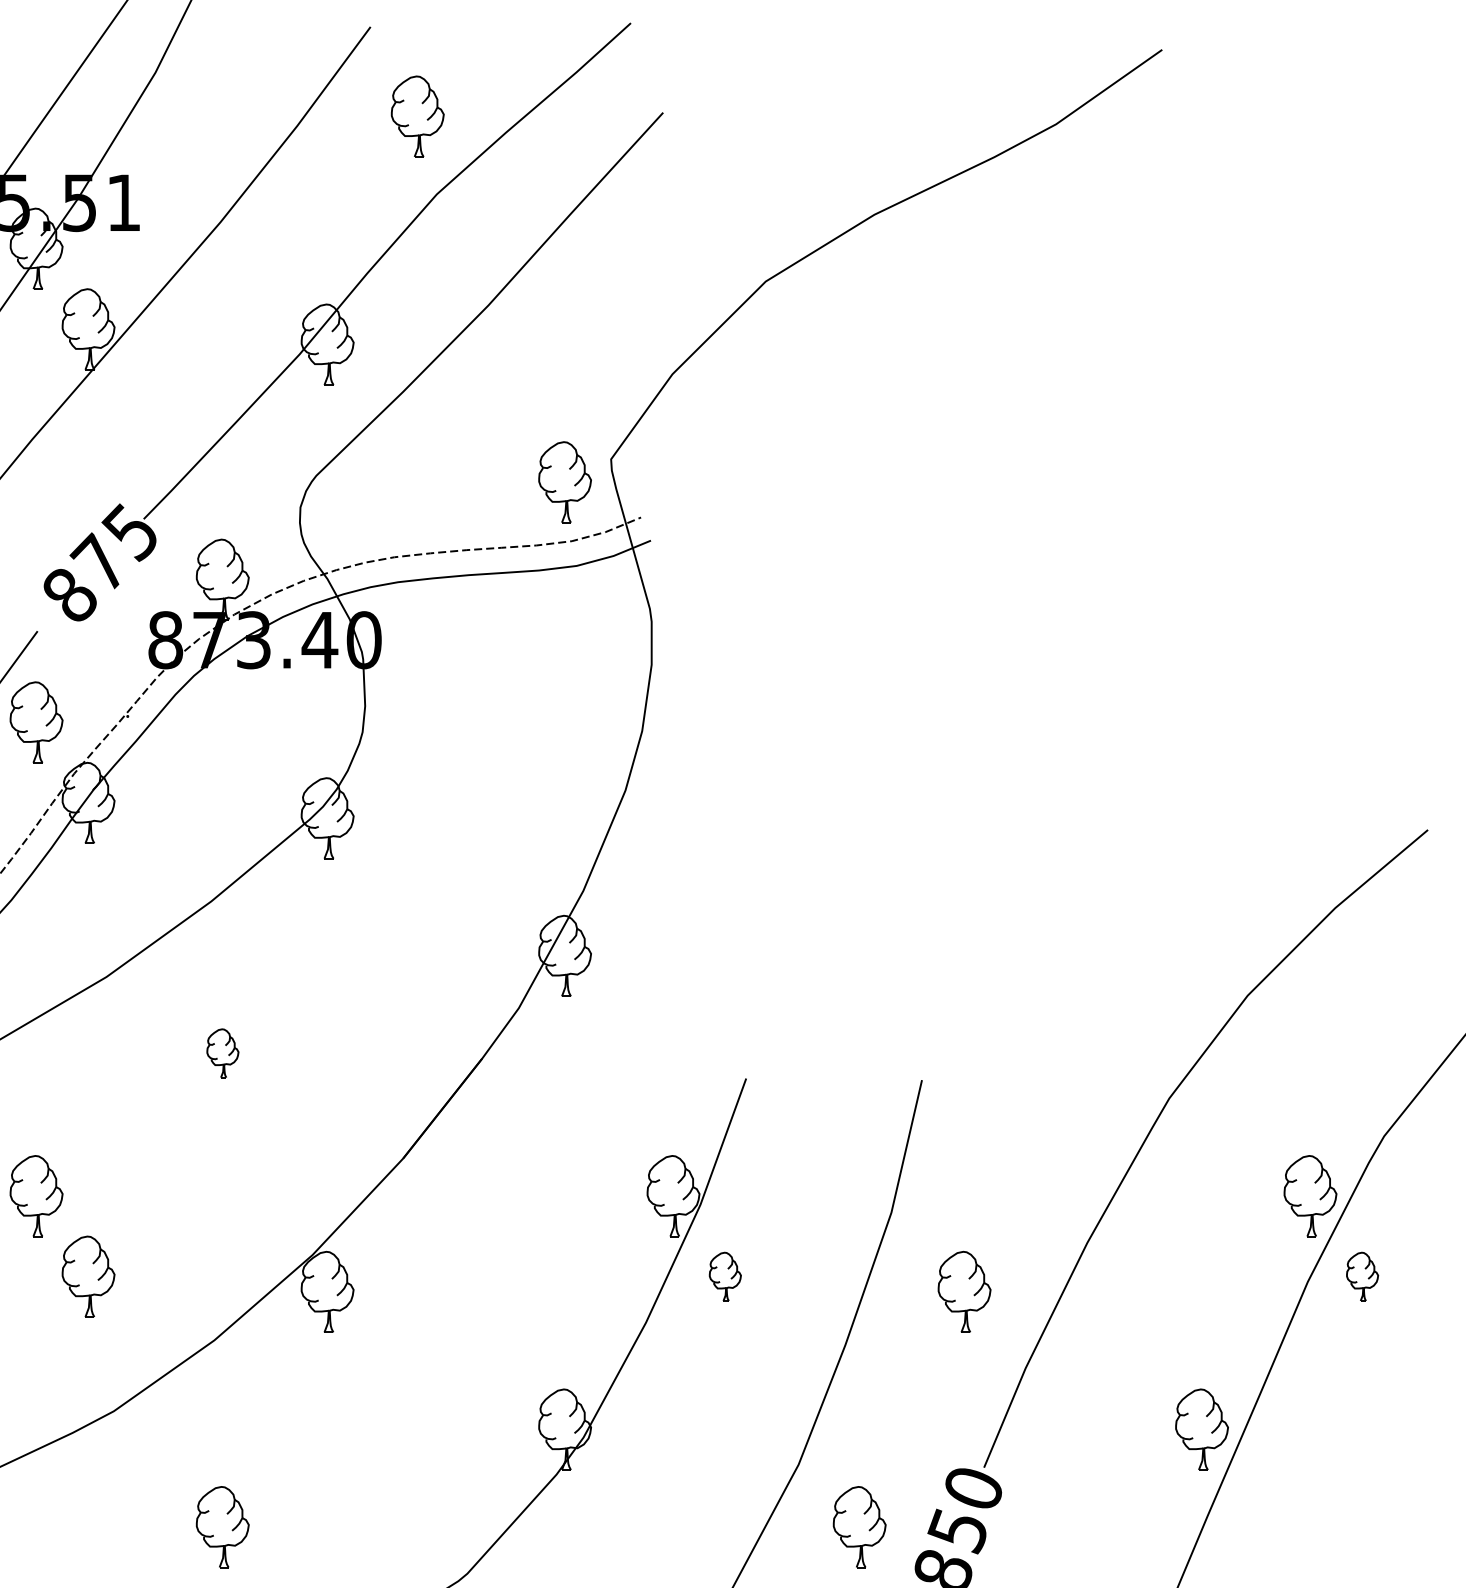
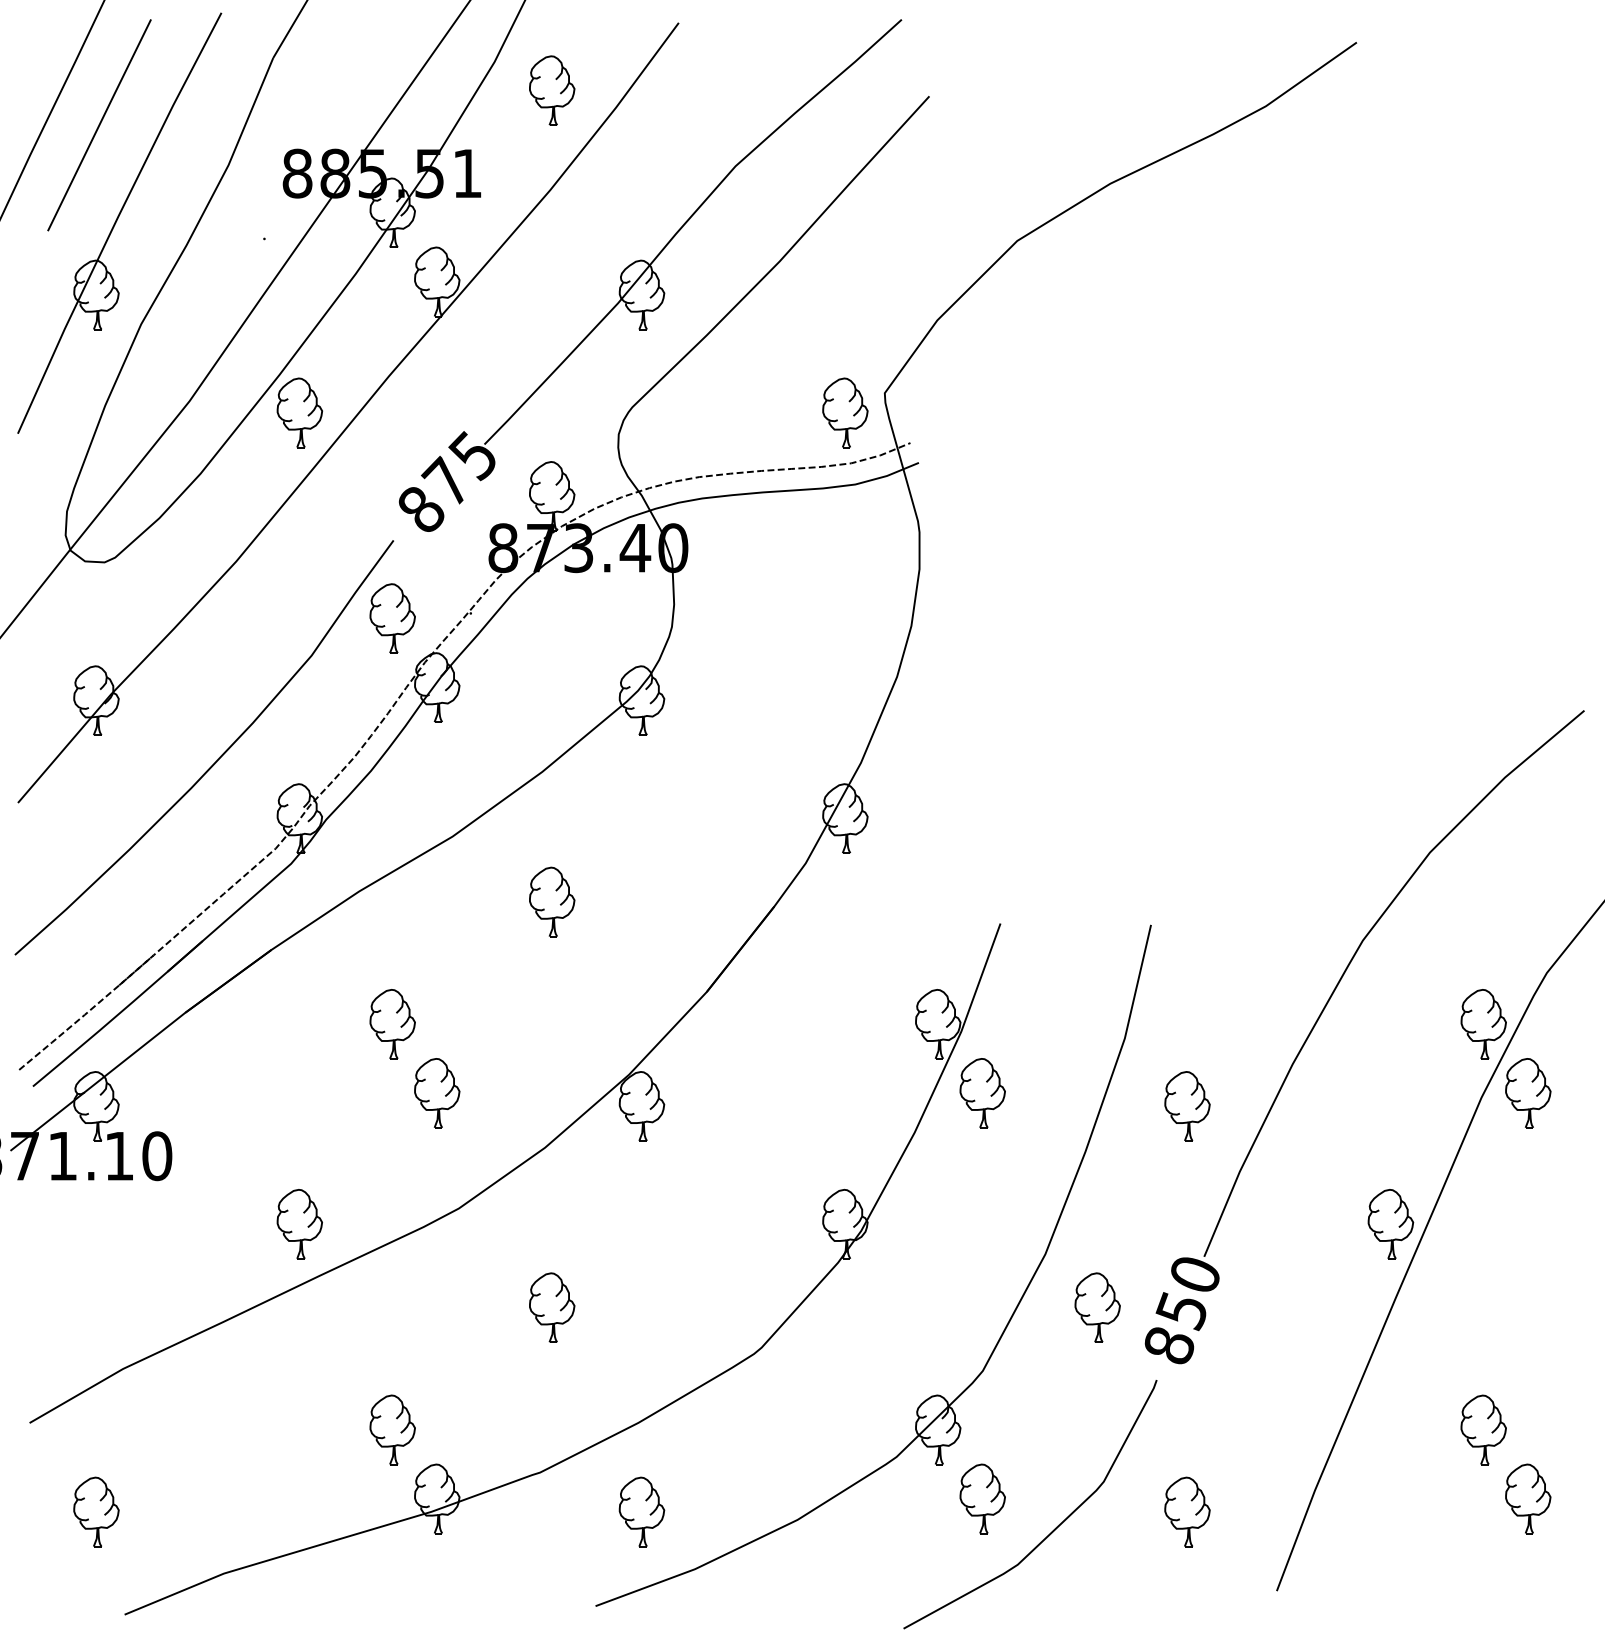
part: (418, 116) -> (552, 90), moved
part: (223, 1052) -> (552, 901), size x1.67
part: (725, 1276) -> (982, 1093), size x1.67
part: (1362, 1276) -> (1528, 1093), size x1.67

